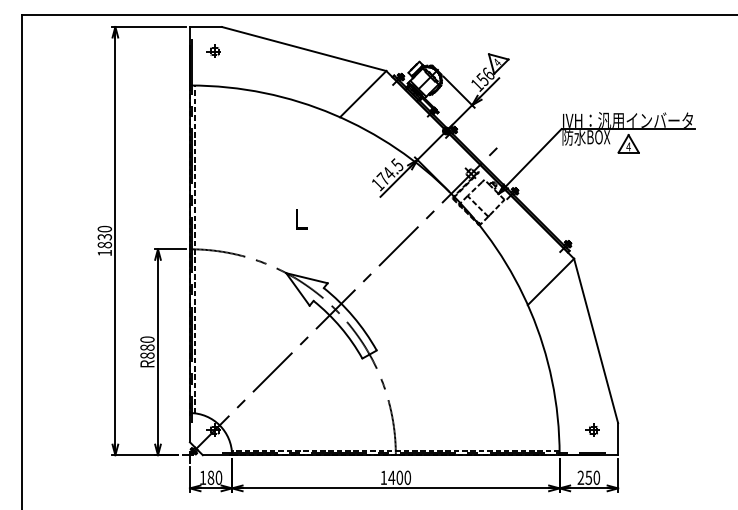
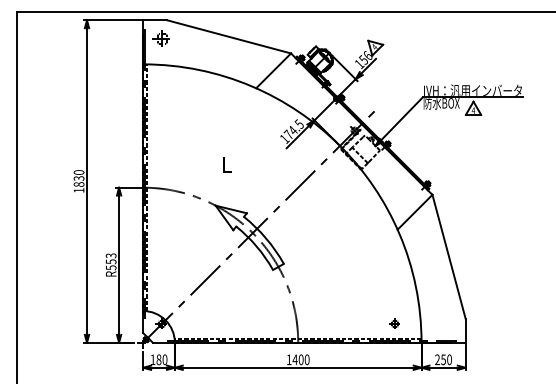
part: (212, 51) -> (160, 38), size x1.6
text: (146, 347) -> (110, 261), R880 -> R553
part: (592, 429) -> (394, 323), moved

